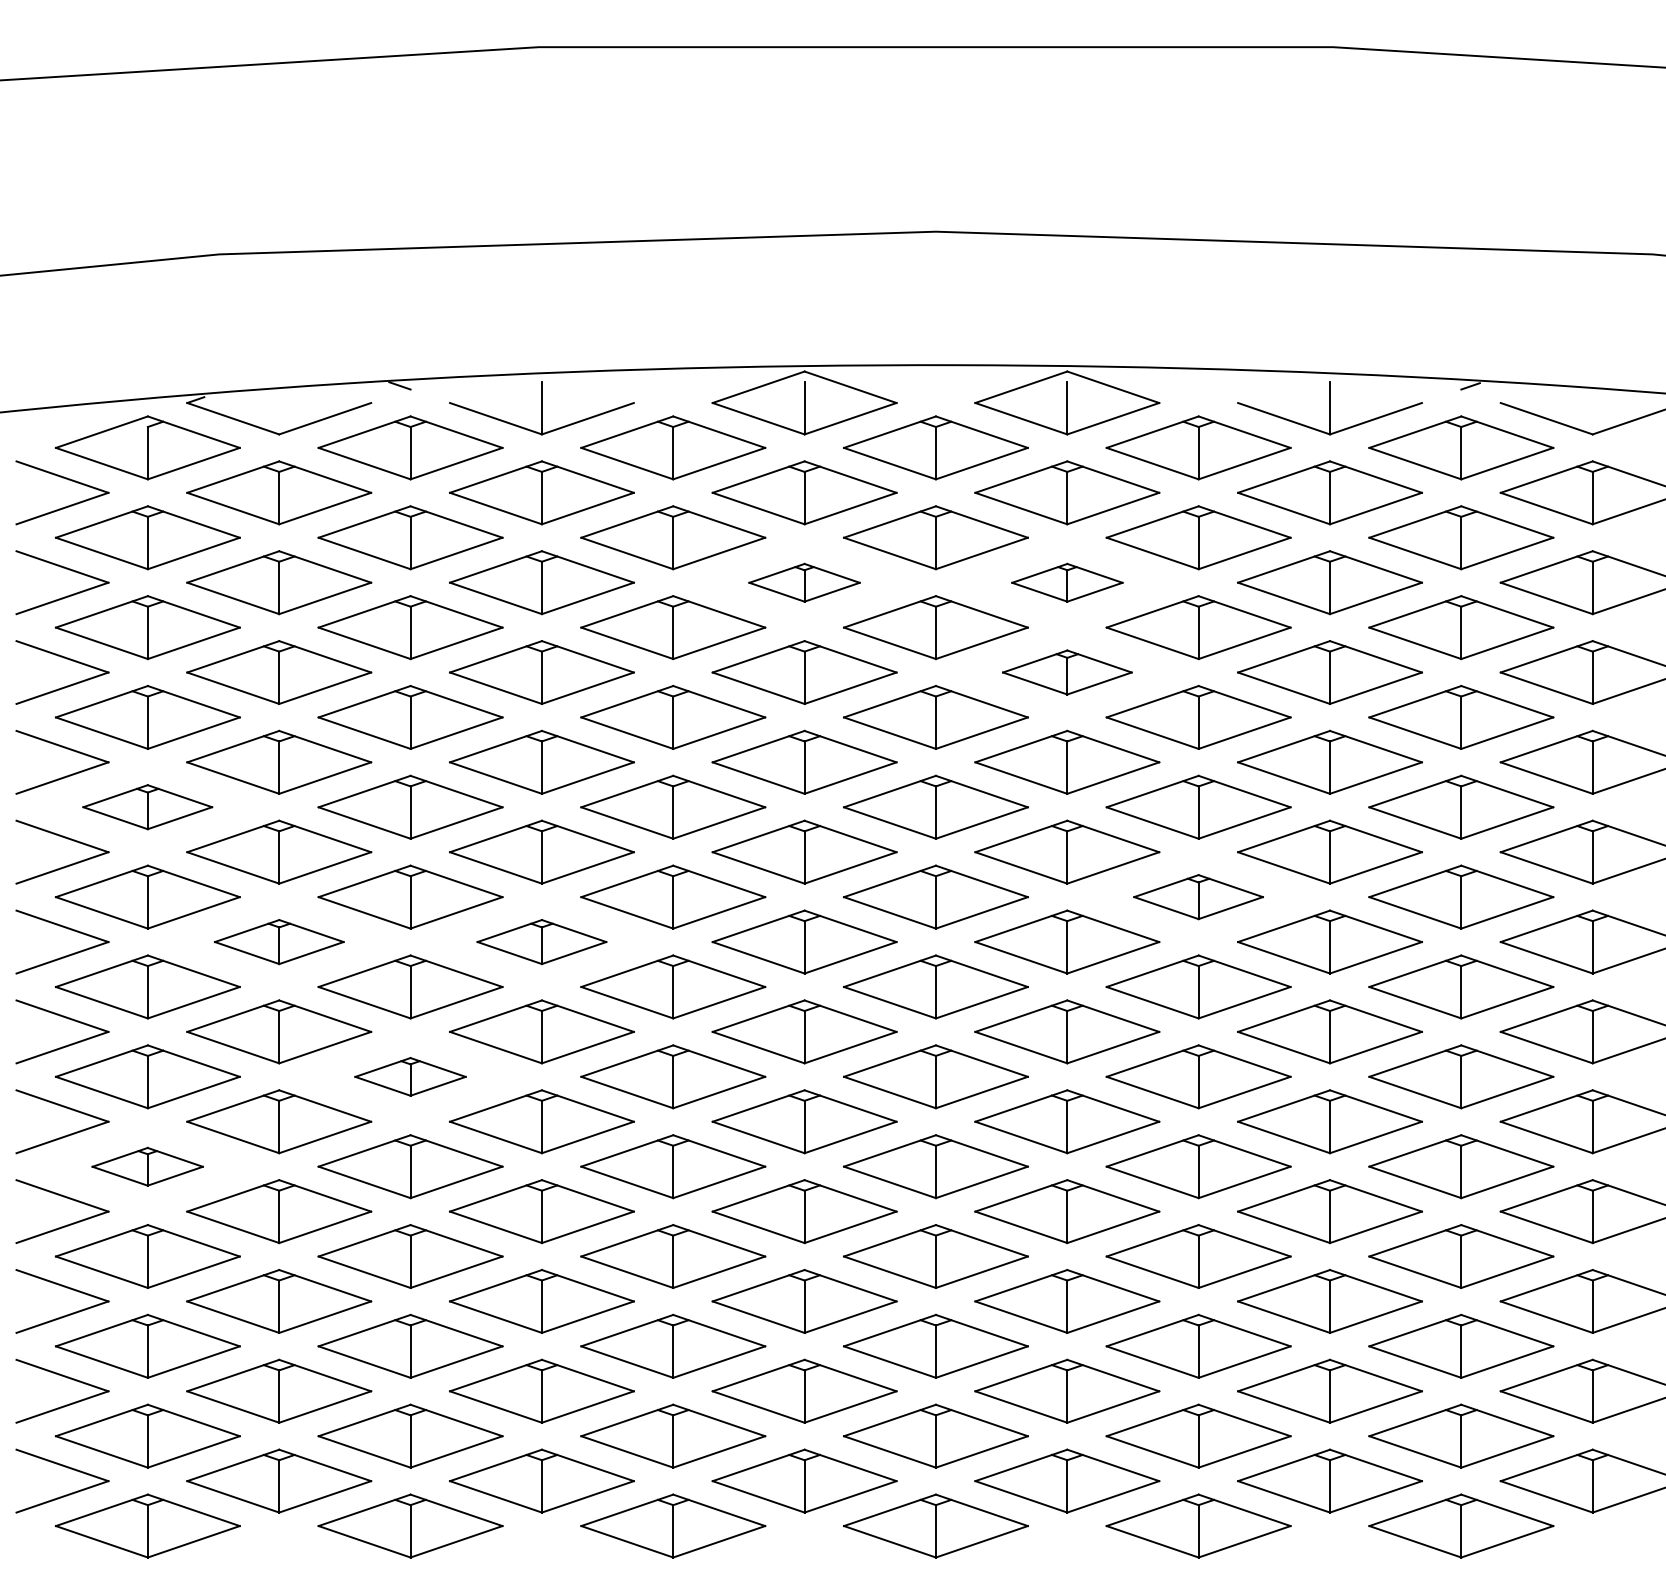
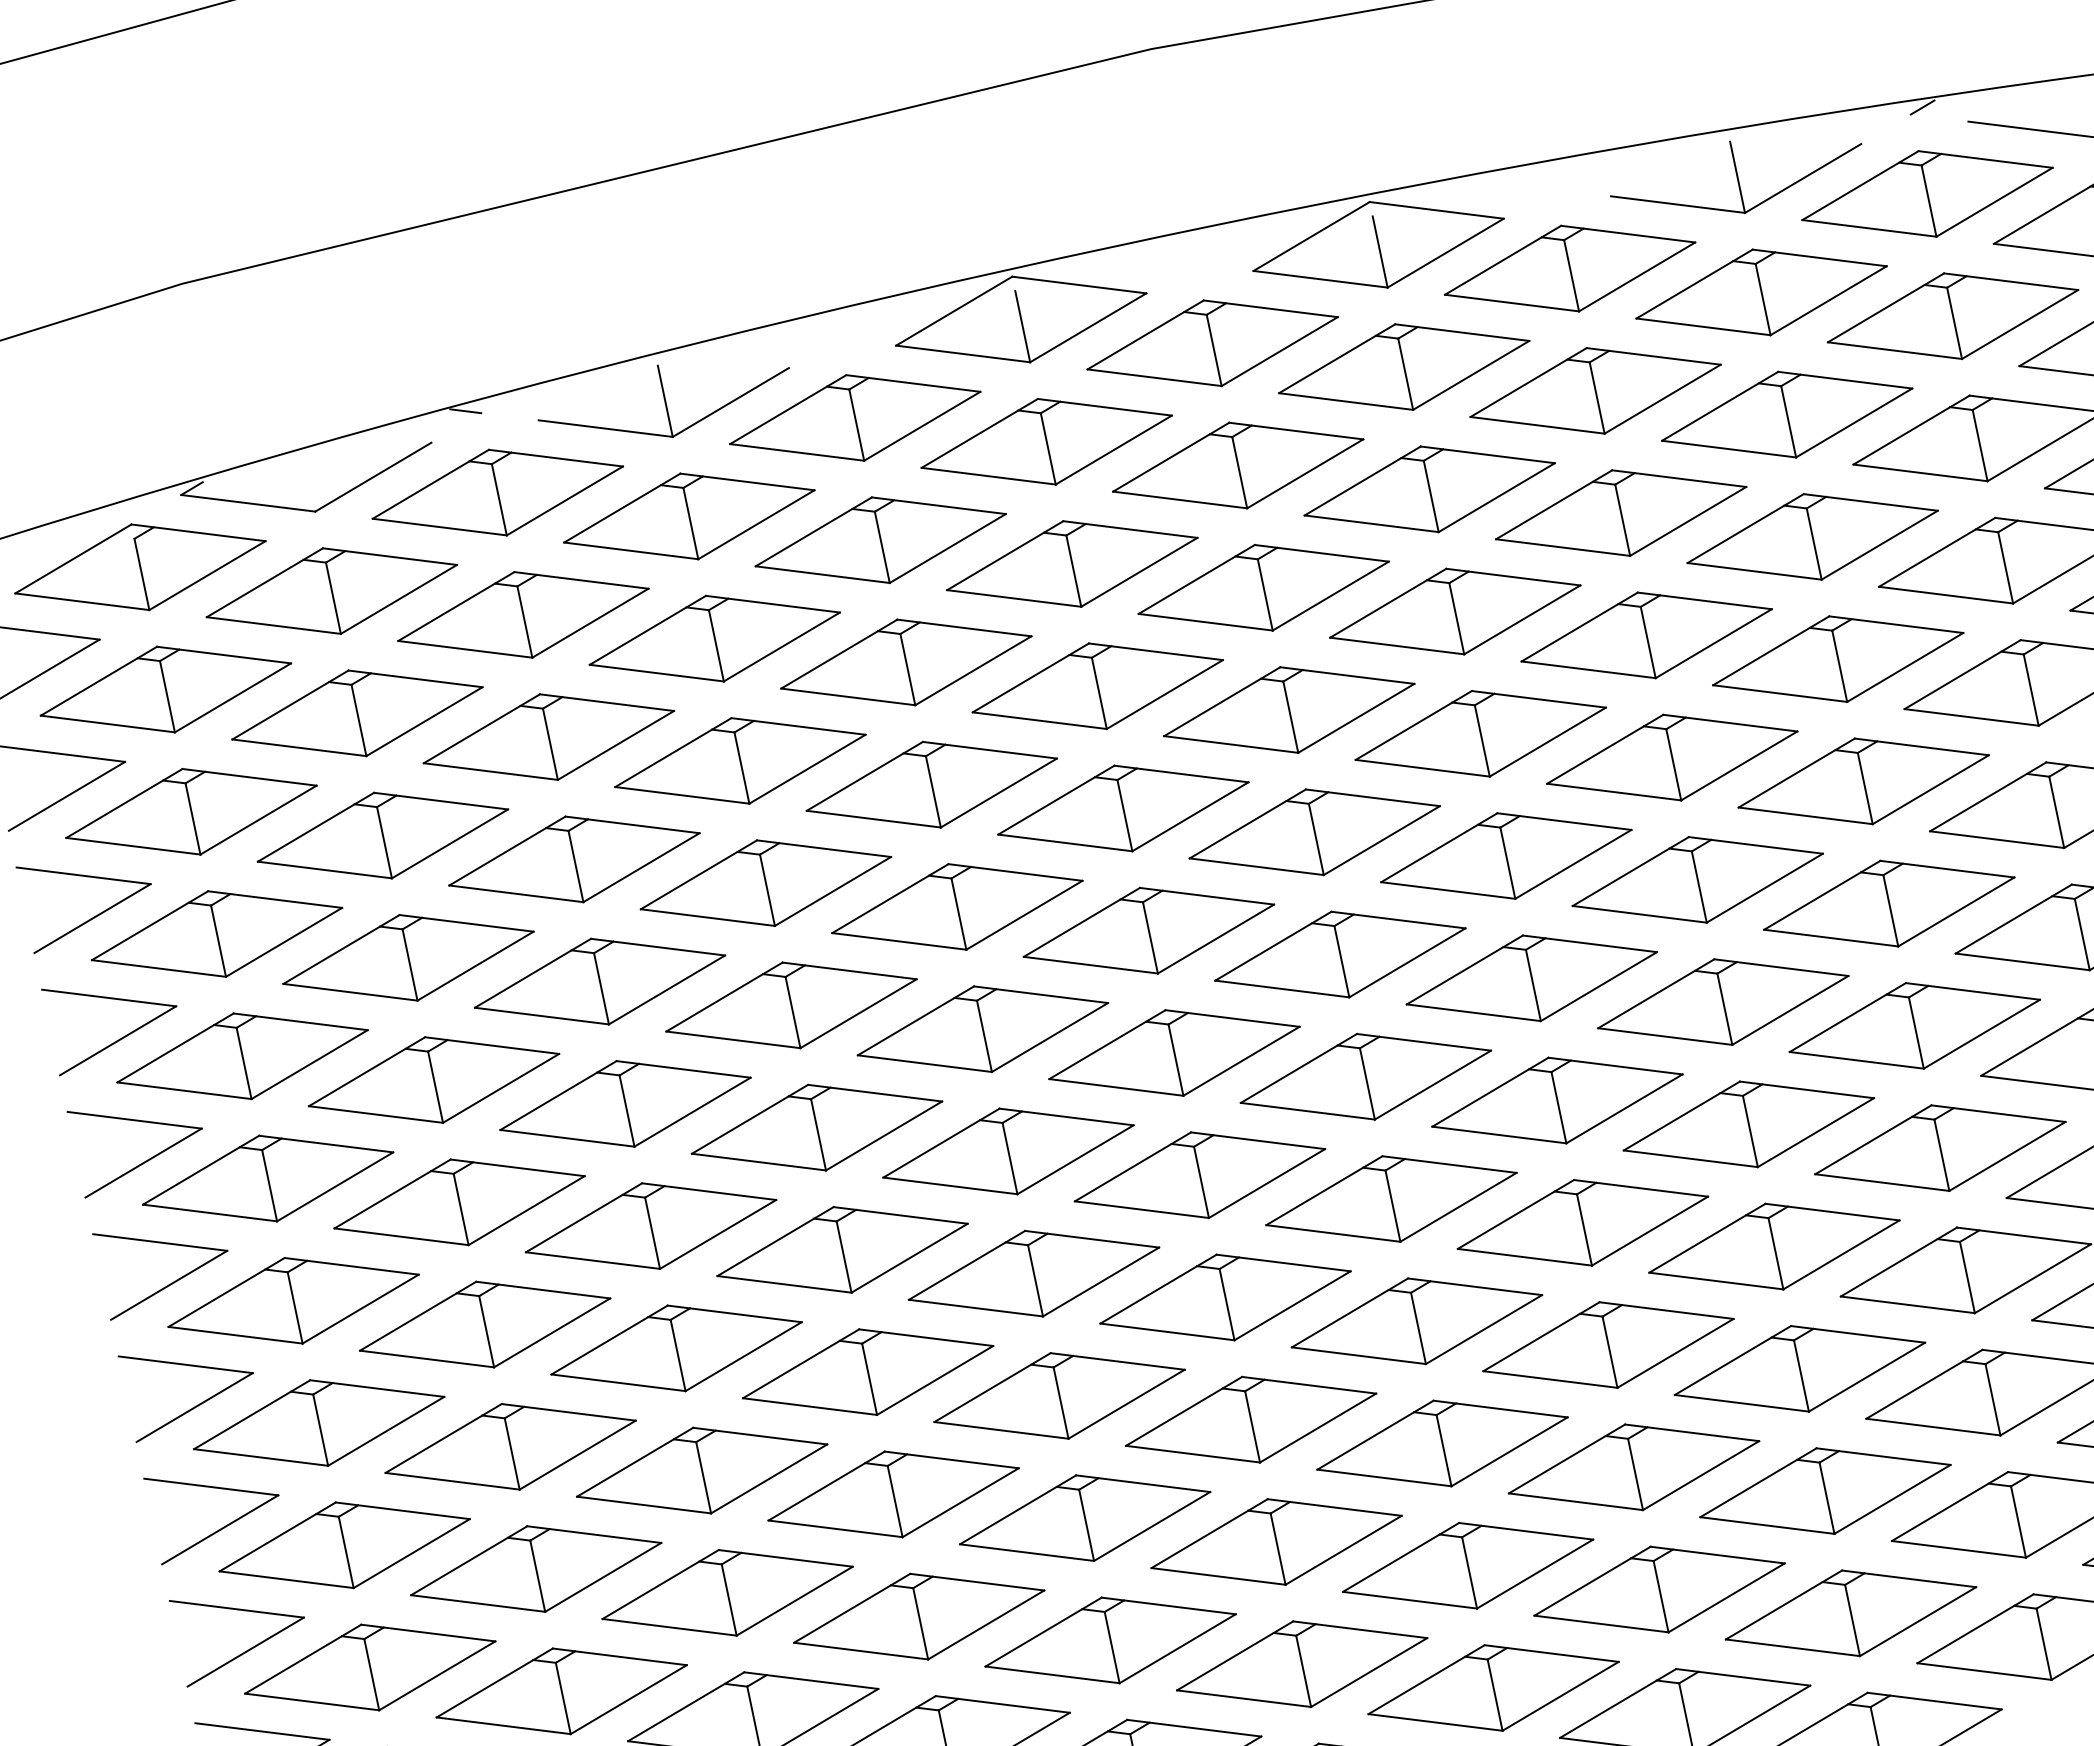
part: (804, 582) -> (1072, 563), size x1.67
part: (1067, 582) -> (1429, 489), size x1.67
part: (1067, 672) -> (1455, 611), size x1.43
part: (147, 806) -> (241, 1055), size x1.43
part: (1198, 896) -> (1697, 879), size x1.43
part: (279, 941) -> (459, 1201), size x1.43
part: (541, 941) -> (816, 1127), size x1.43
part: (410, 1076) -> (676, 1347), size x1.67
part: (147, 1166) -> (344, 1545), size x1.67

